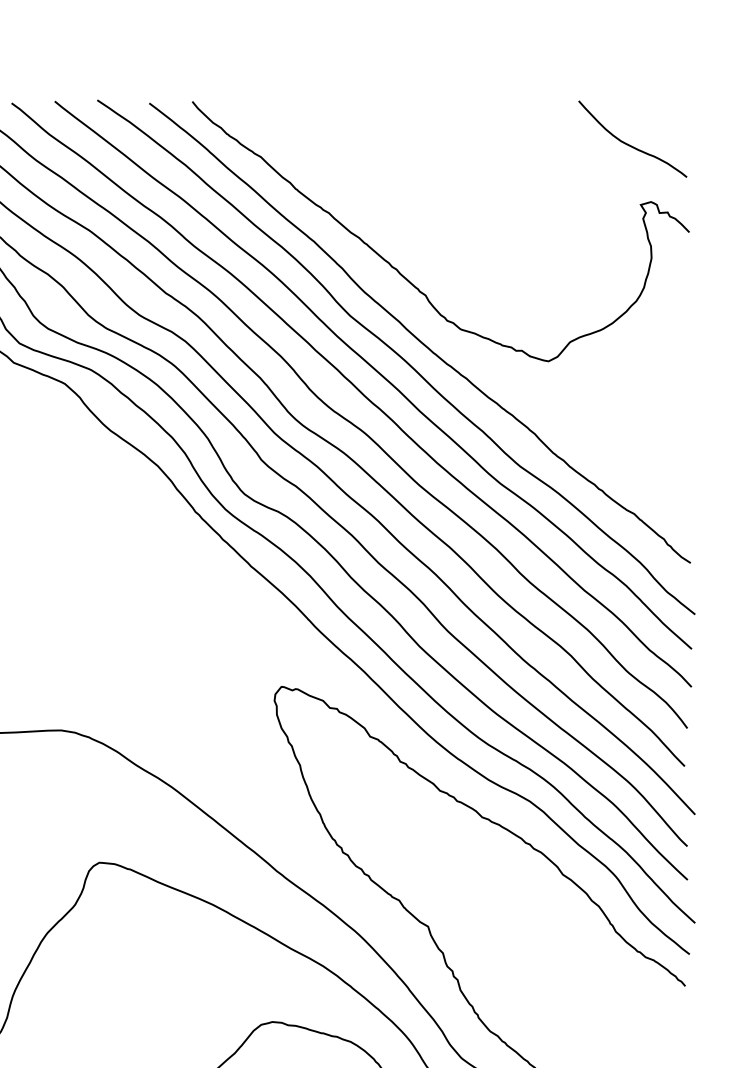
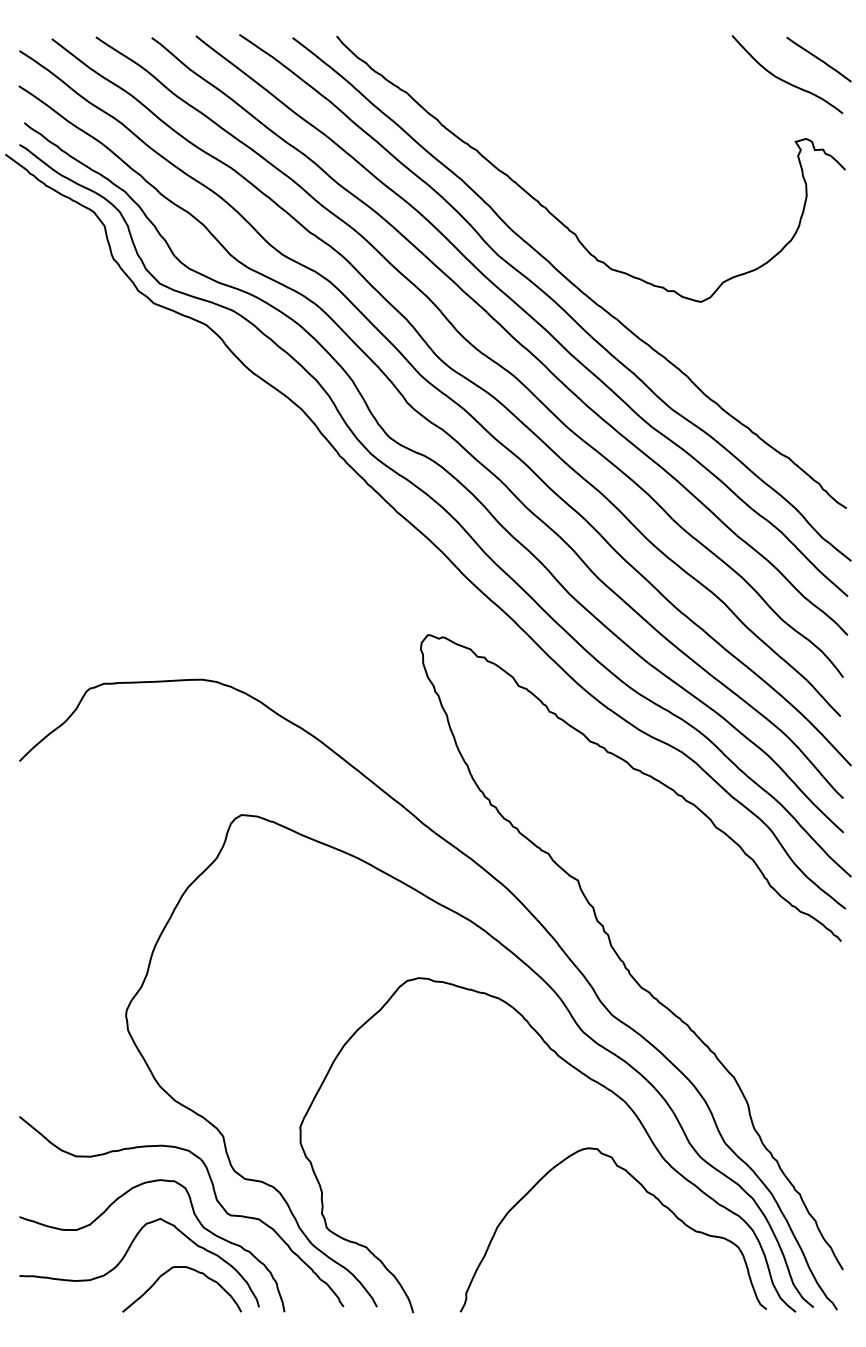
line: (663, 124) -> (818, 59), added

